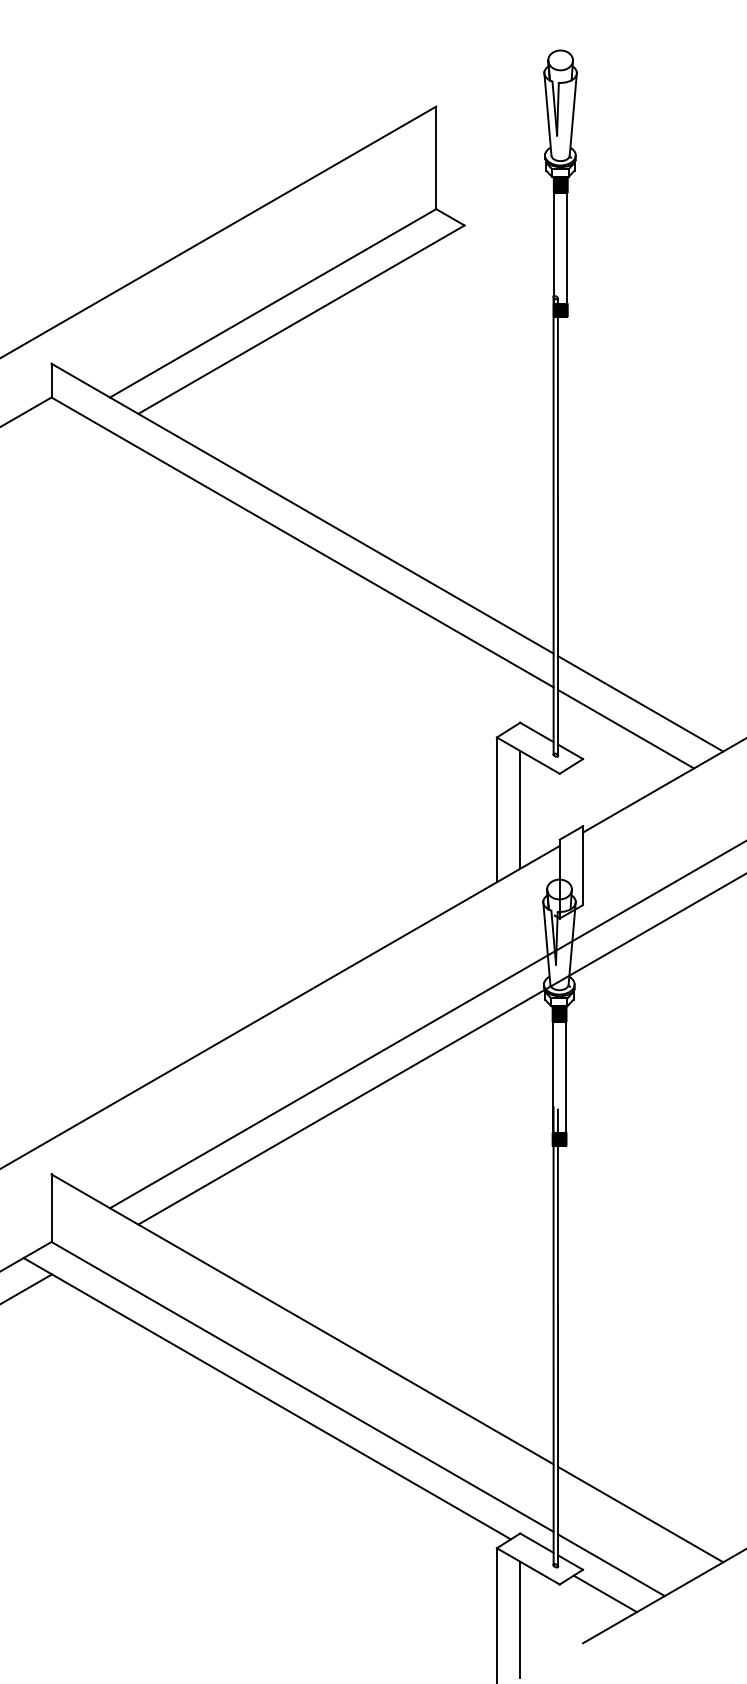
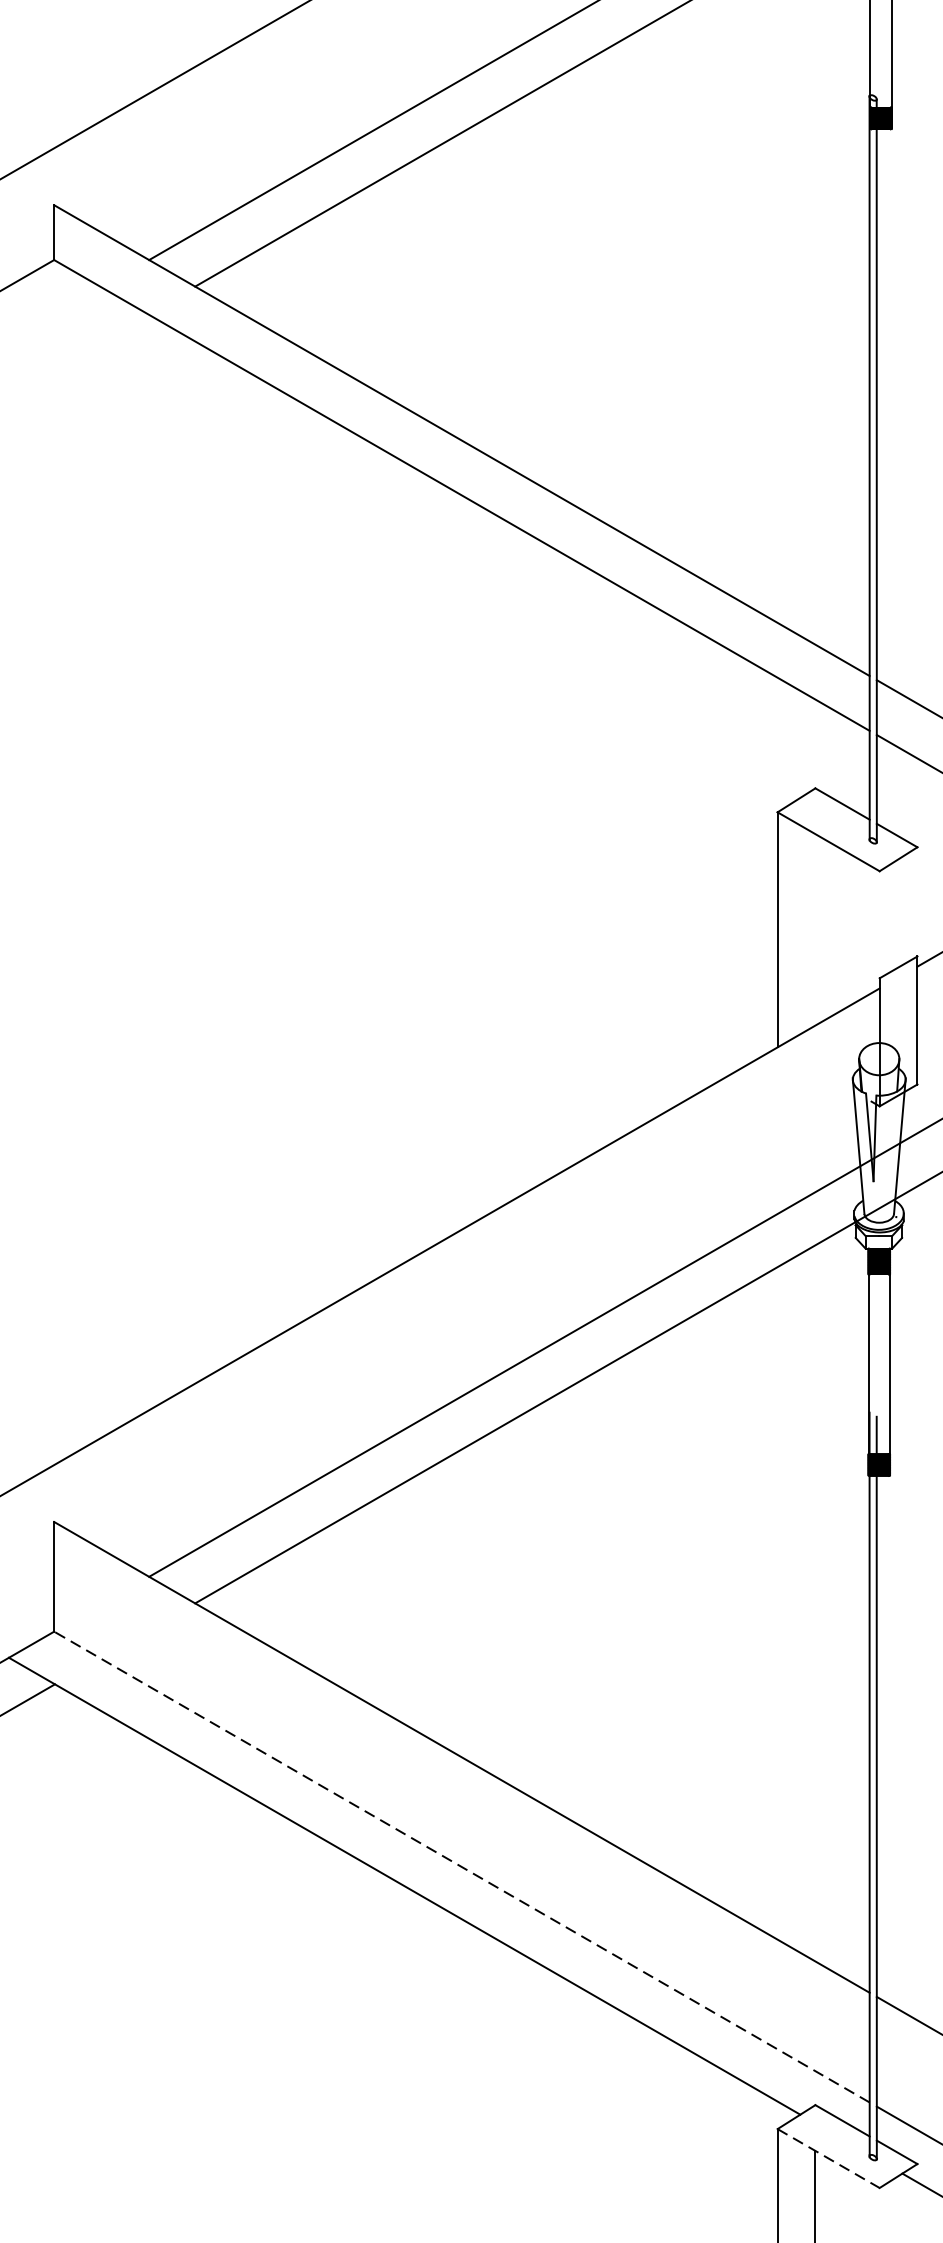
line: (520, 808) -> (815, 927), removed
line: (302, 1386) -> (461, 1866), solid -> dashed
line: (528, 1566) -> (828, 2158), solid -> dashed

